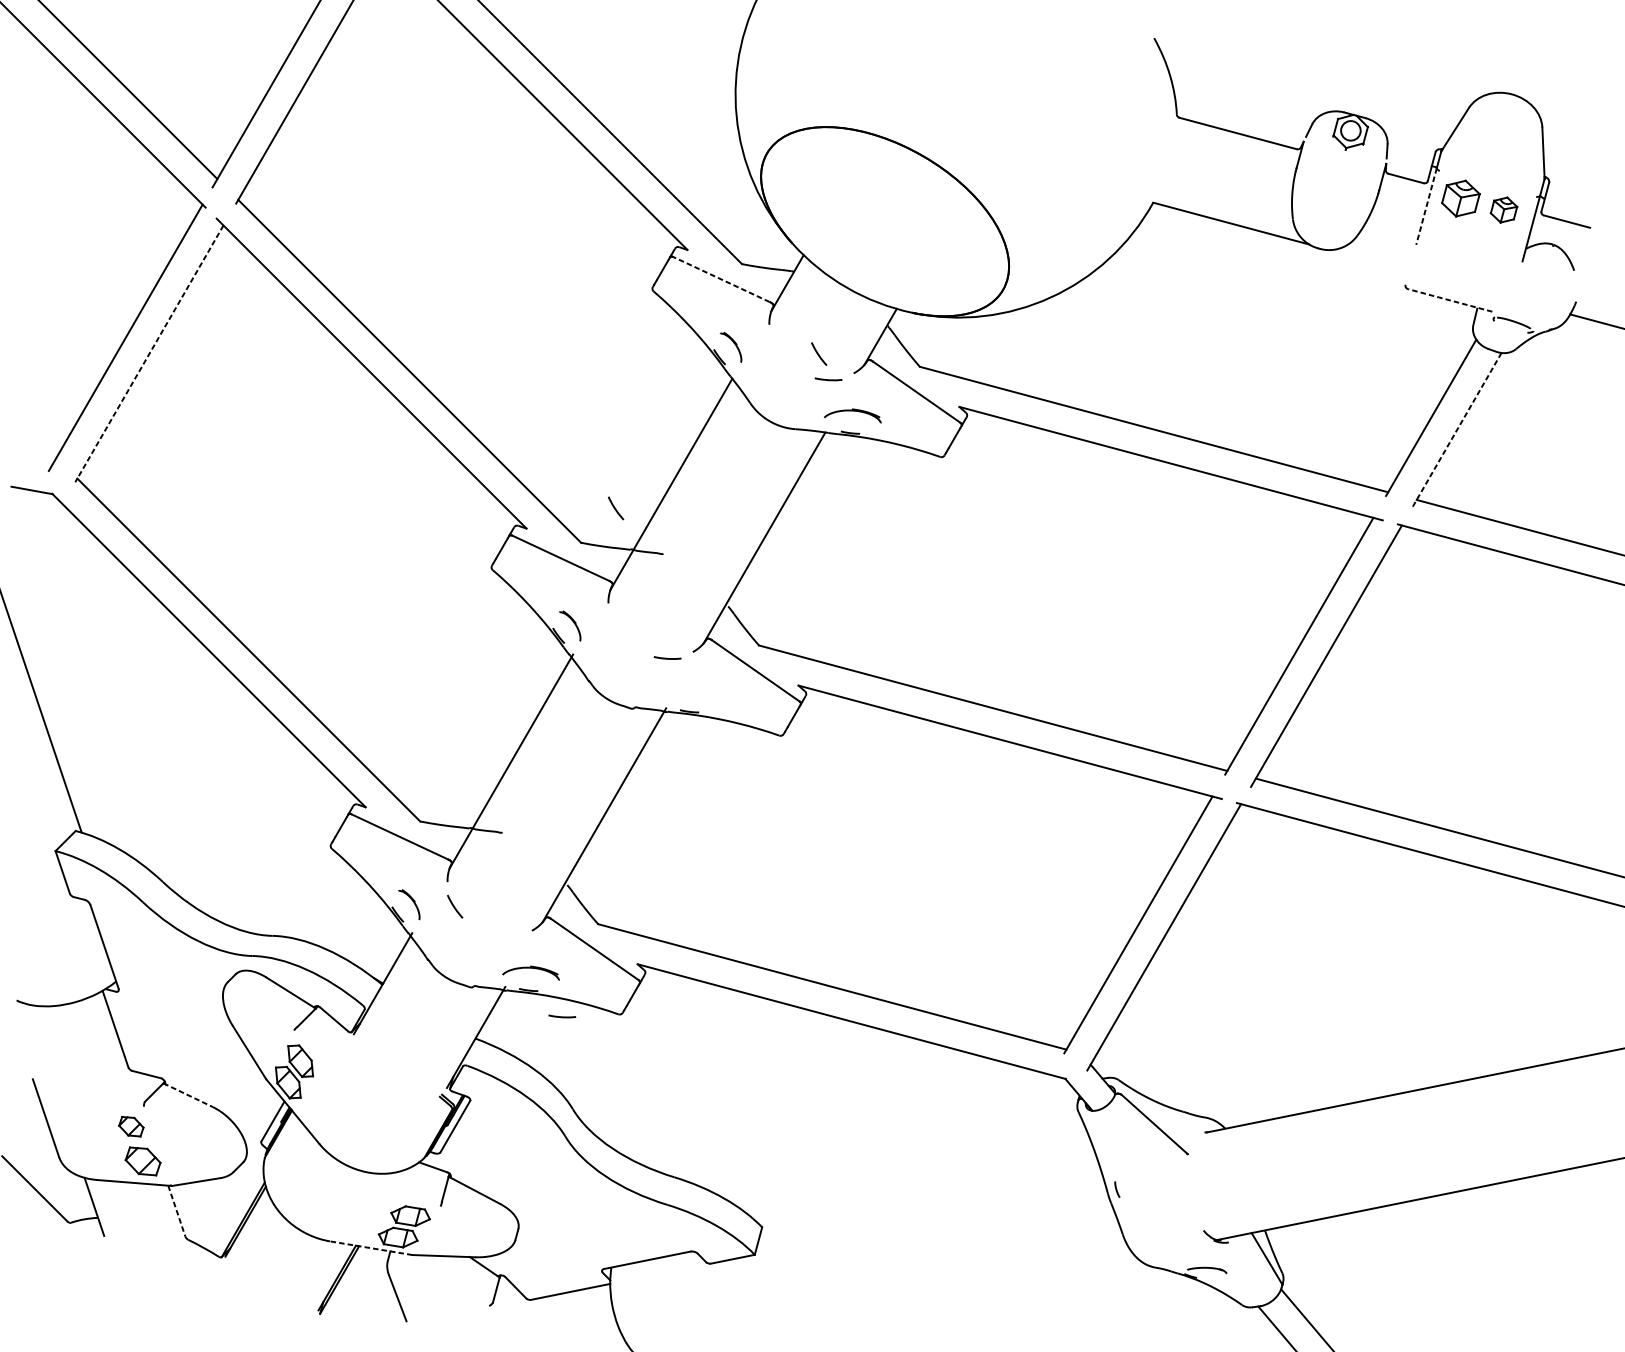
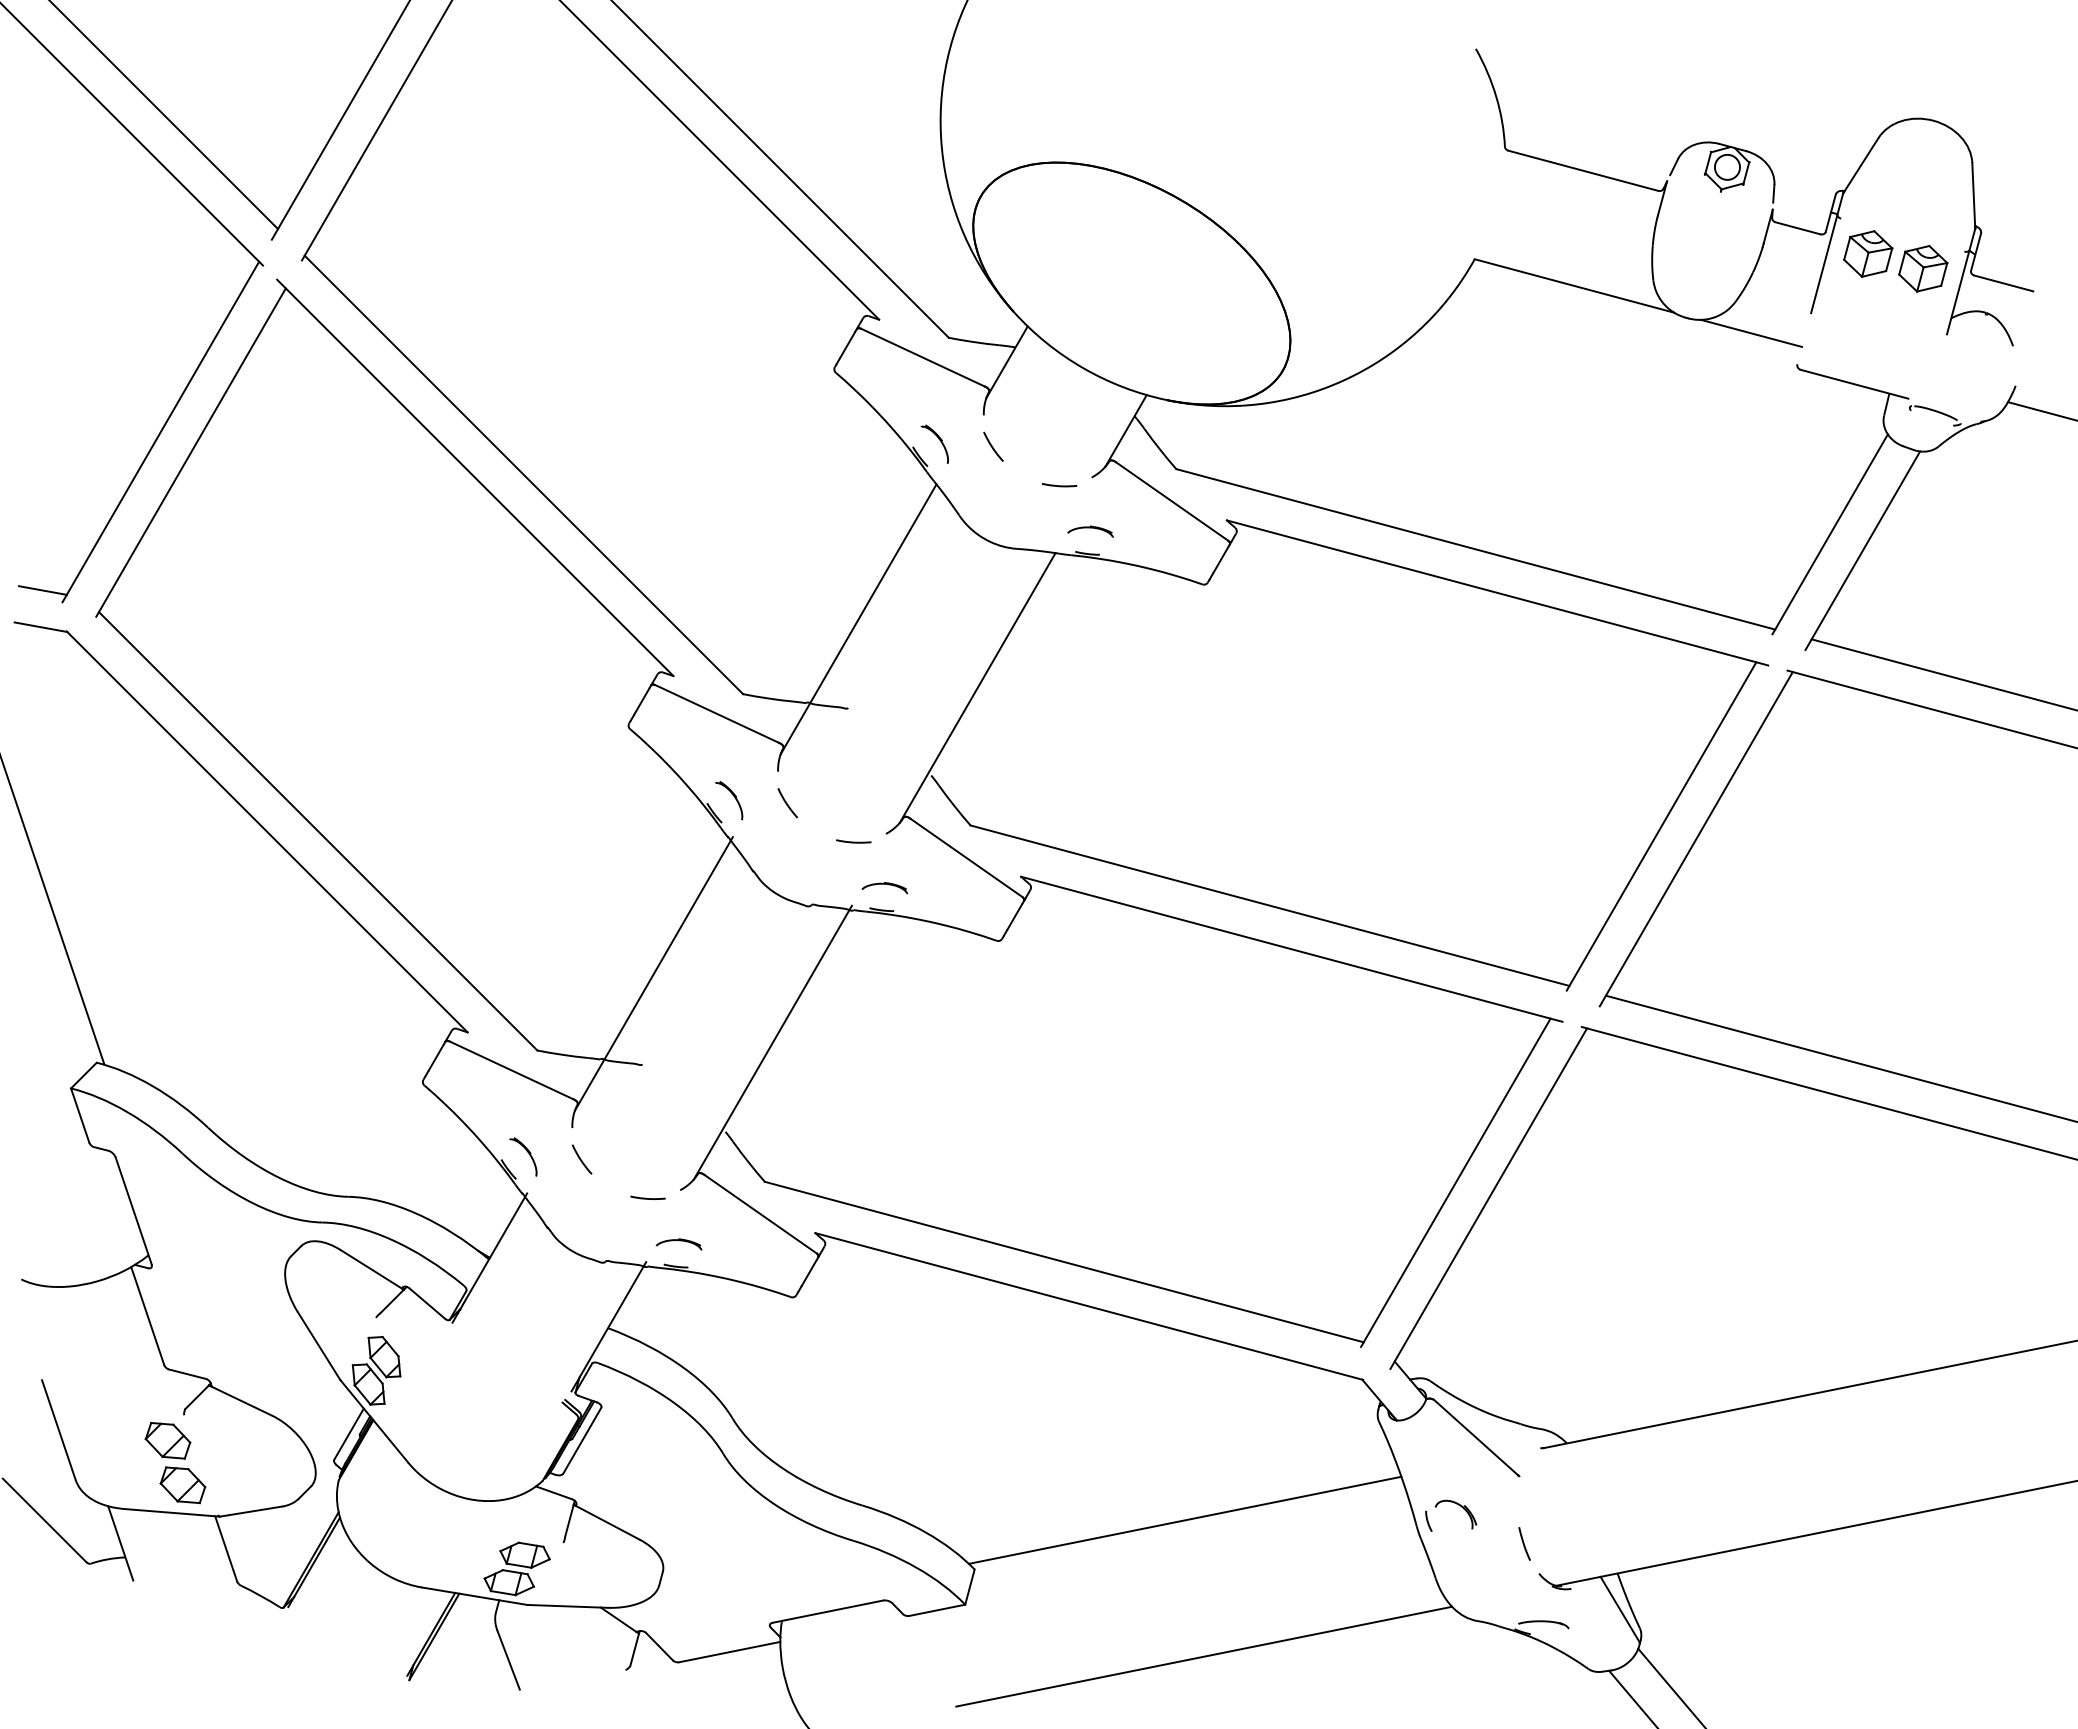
line: (1426, 206) -> (1824, 264), dashed -> solid
part: (1504, 209) -> (1923, 268), size x1.43
line: (1369, 259) -> (1751, 332), added
line: (721, 279) -> (922, 357), dashed -> solid
line: (1450, 300) -> (1854, 384), dashed -> solid
line: (149, 353) -> (191, 452), dashed -> solid
curve: (818, 353) -> (992, 446), moved
part: (852, 415) -> (1090, 531), size x0.62
line: (1456, 430) -> (1862, 550), dashed -> solid
line: (33, 461) -> (42, 590), added
curve: (615, 508) -> (787, 803), moved
part: (691, 694) -> (884, 888), added
part: (530, 973) -> (678, 1244), size x0.62
curve: (561, 1016) -> (646, 1197), moved
line: (188, 1095) -> (241, 1400), dashed -> solid
part: (130, 1126) -> (167, 1440), size x1.43
part: (1142, 1178) -> (1461, 1507), added
line: (926, 1188) -> (1184, 1519), added
line: (1192, 1206) -> (1524, 1543), added
line: (177, 1211) -> (226, 1549), dashed -> solid
line: (371, 1248) -> (474, 1596), dashed -> solid
line: (941, 1295) -> (1204, 1656), added

